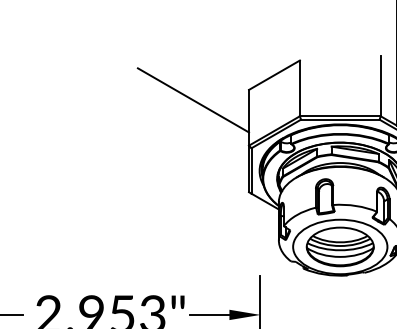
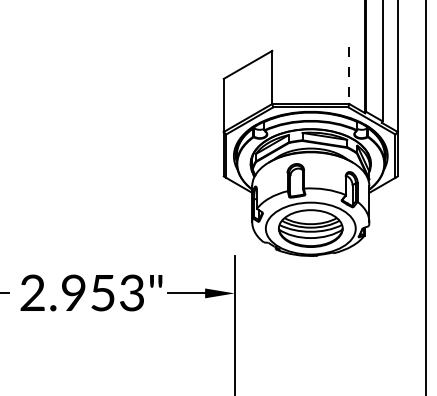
line: (380, 87) -> (349, 76), solid -> dashed
line: (193, 99) -> (170, 88), removed

